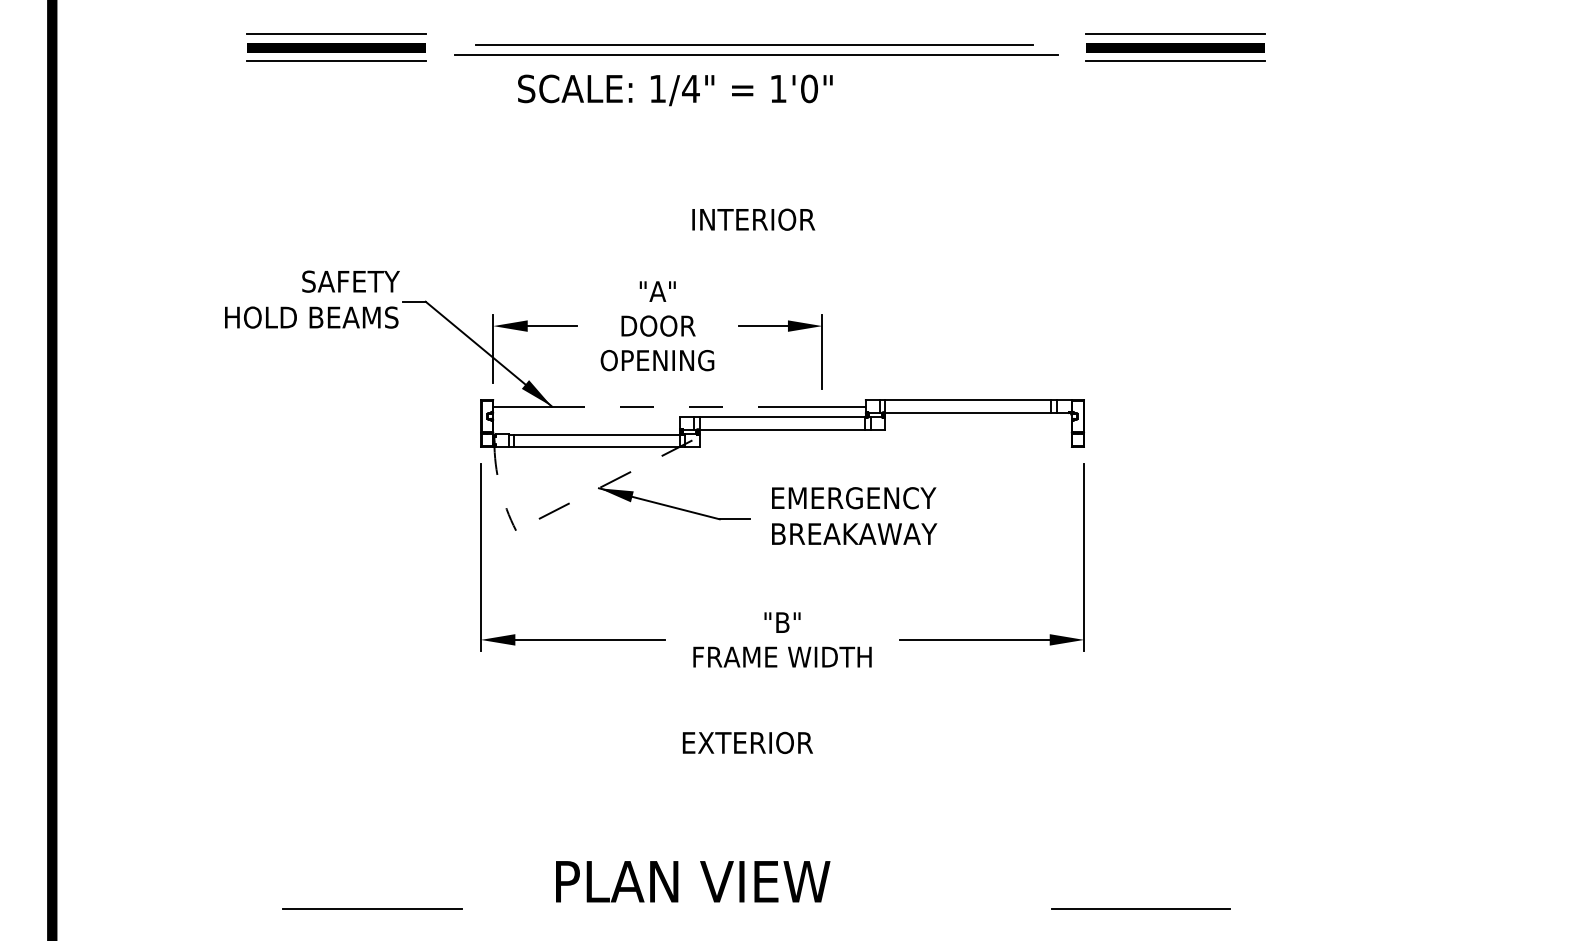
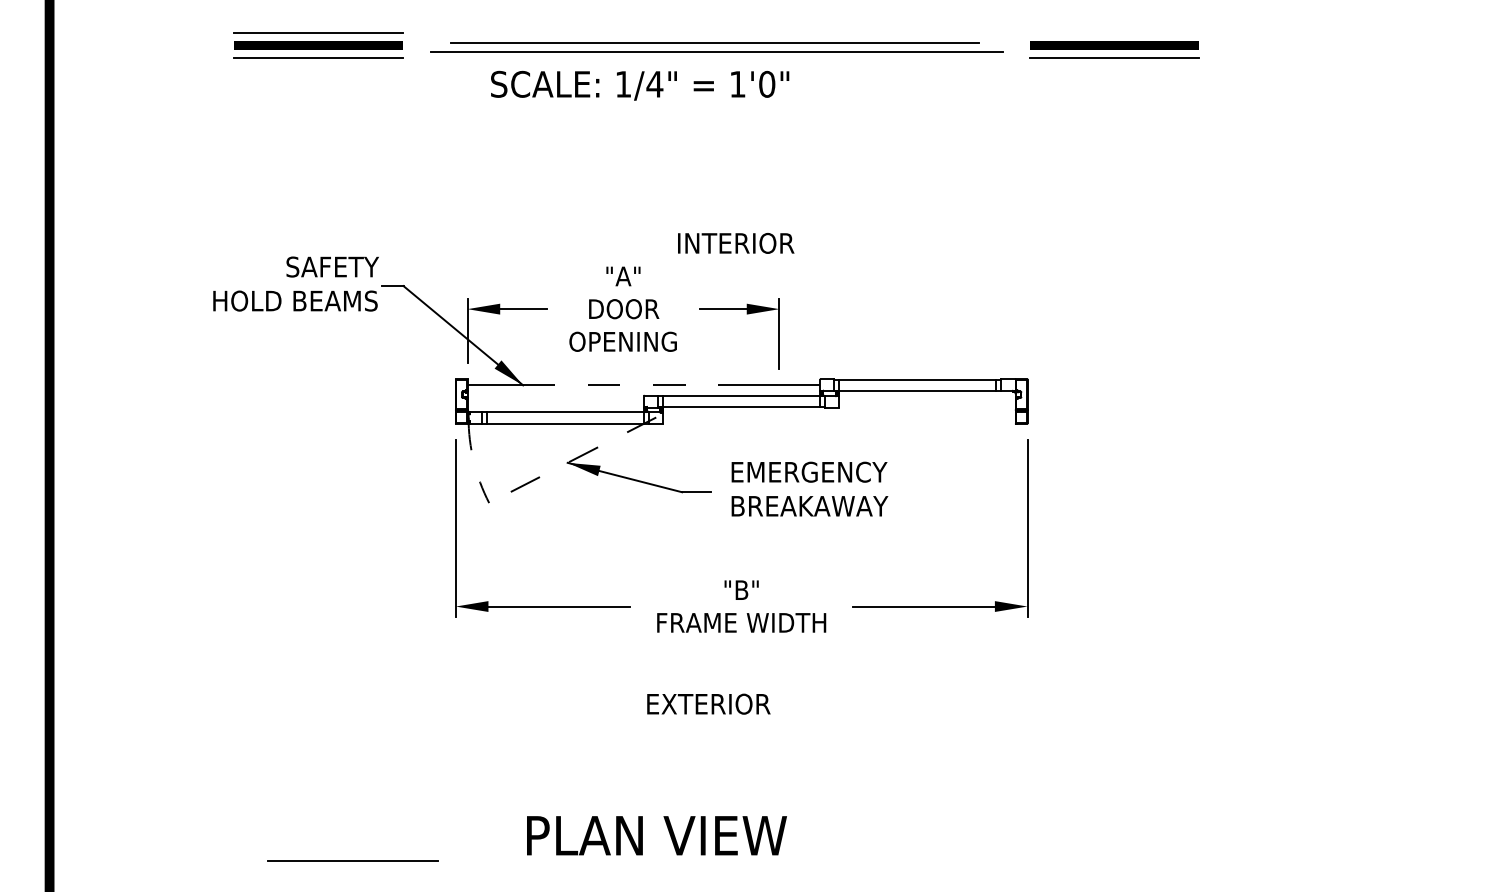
line: (1175, 34) -> (1114, 32), removed
text: (753, 219) -> (735, 243), moved
line: (1140, 908) -> (1080, 861), removed

